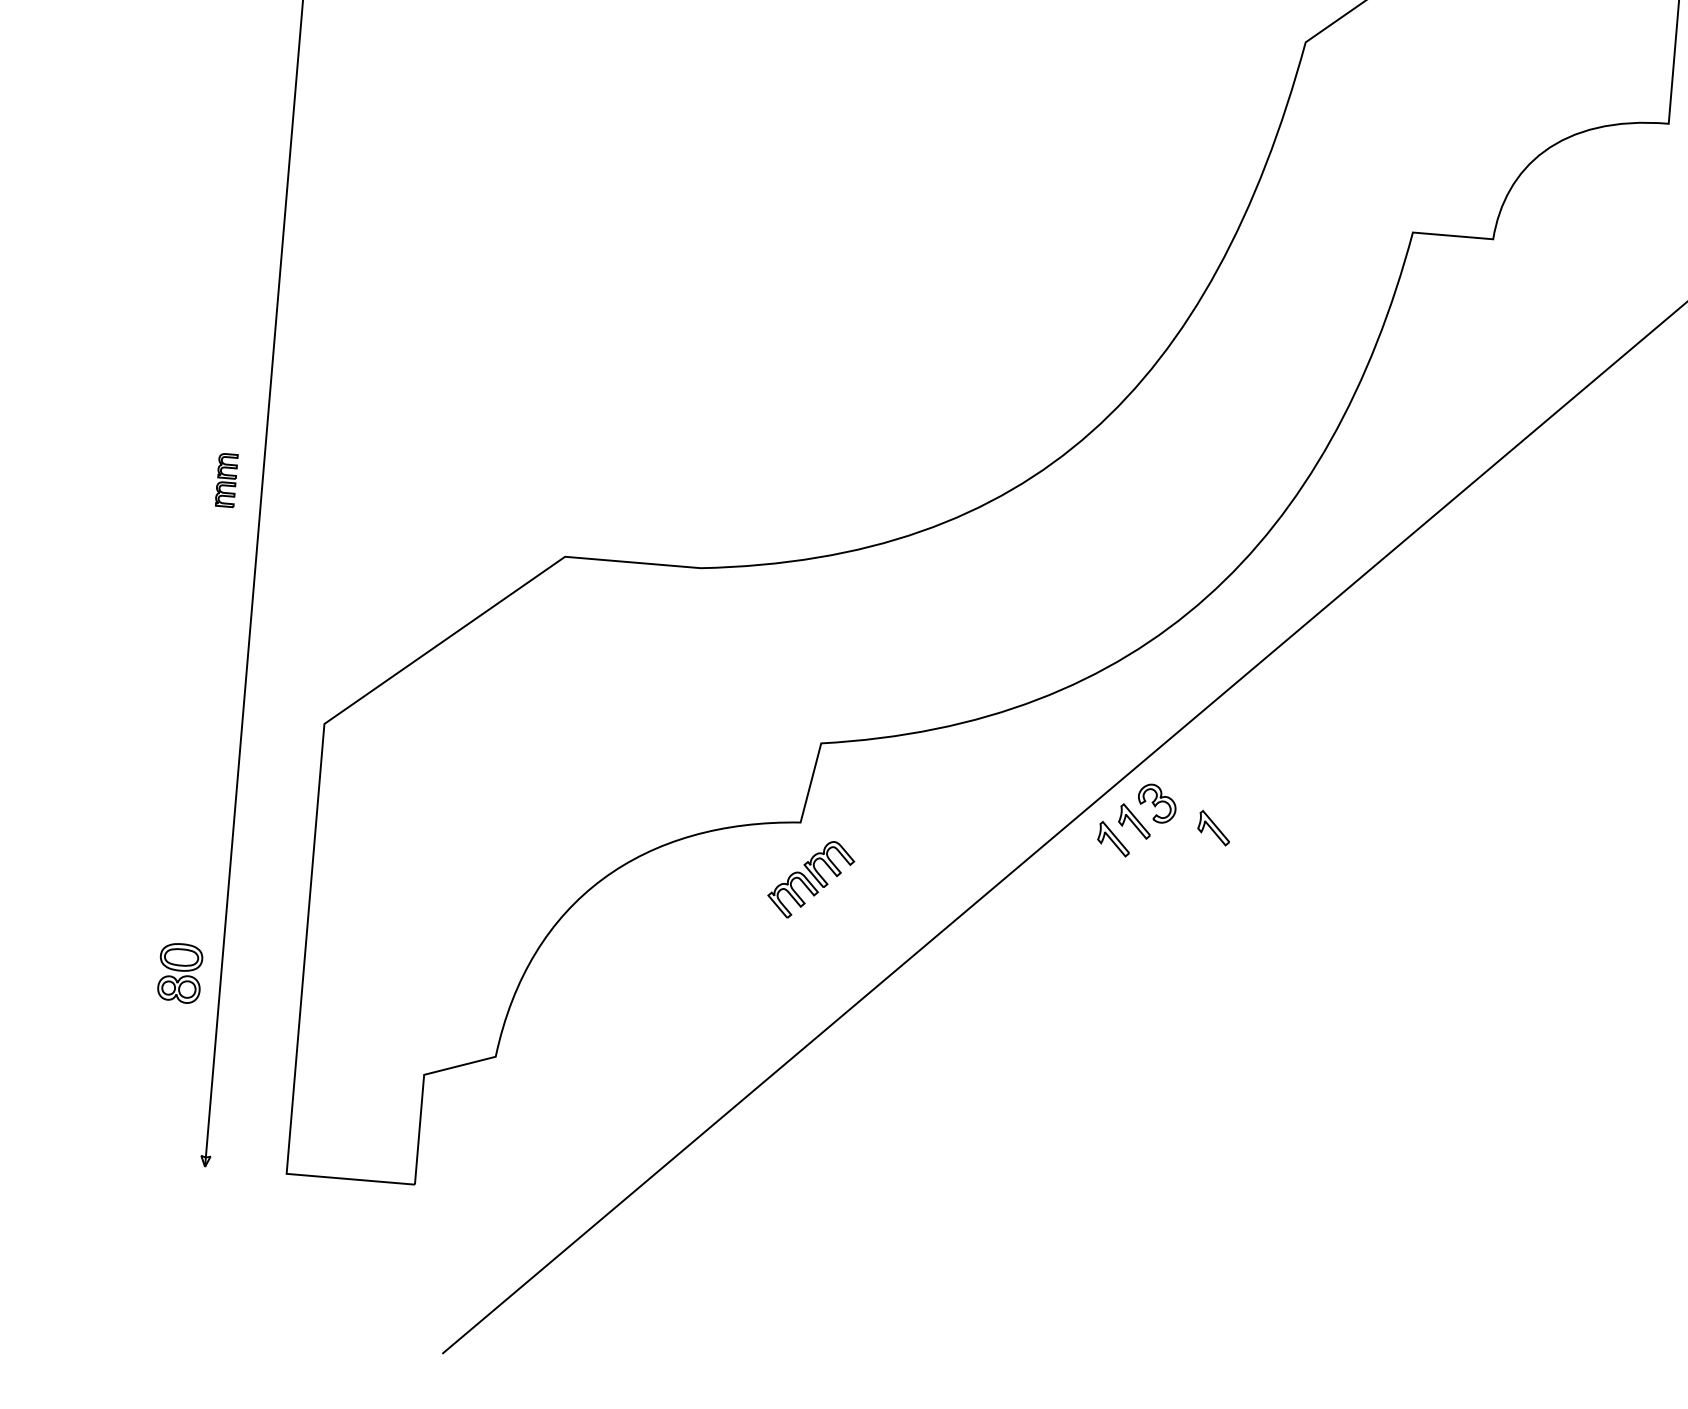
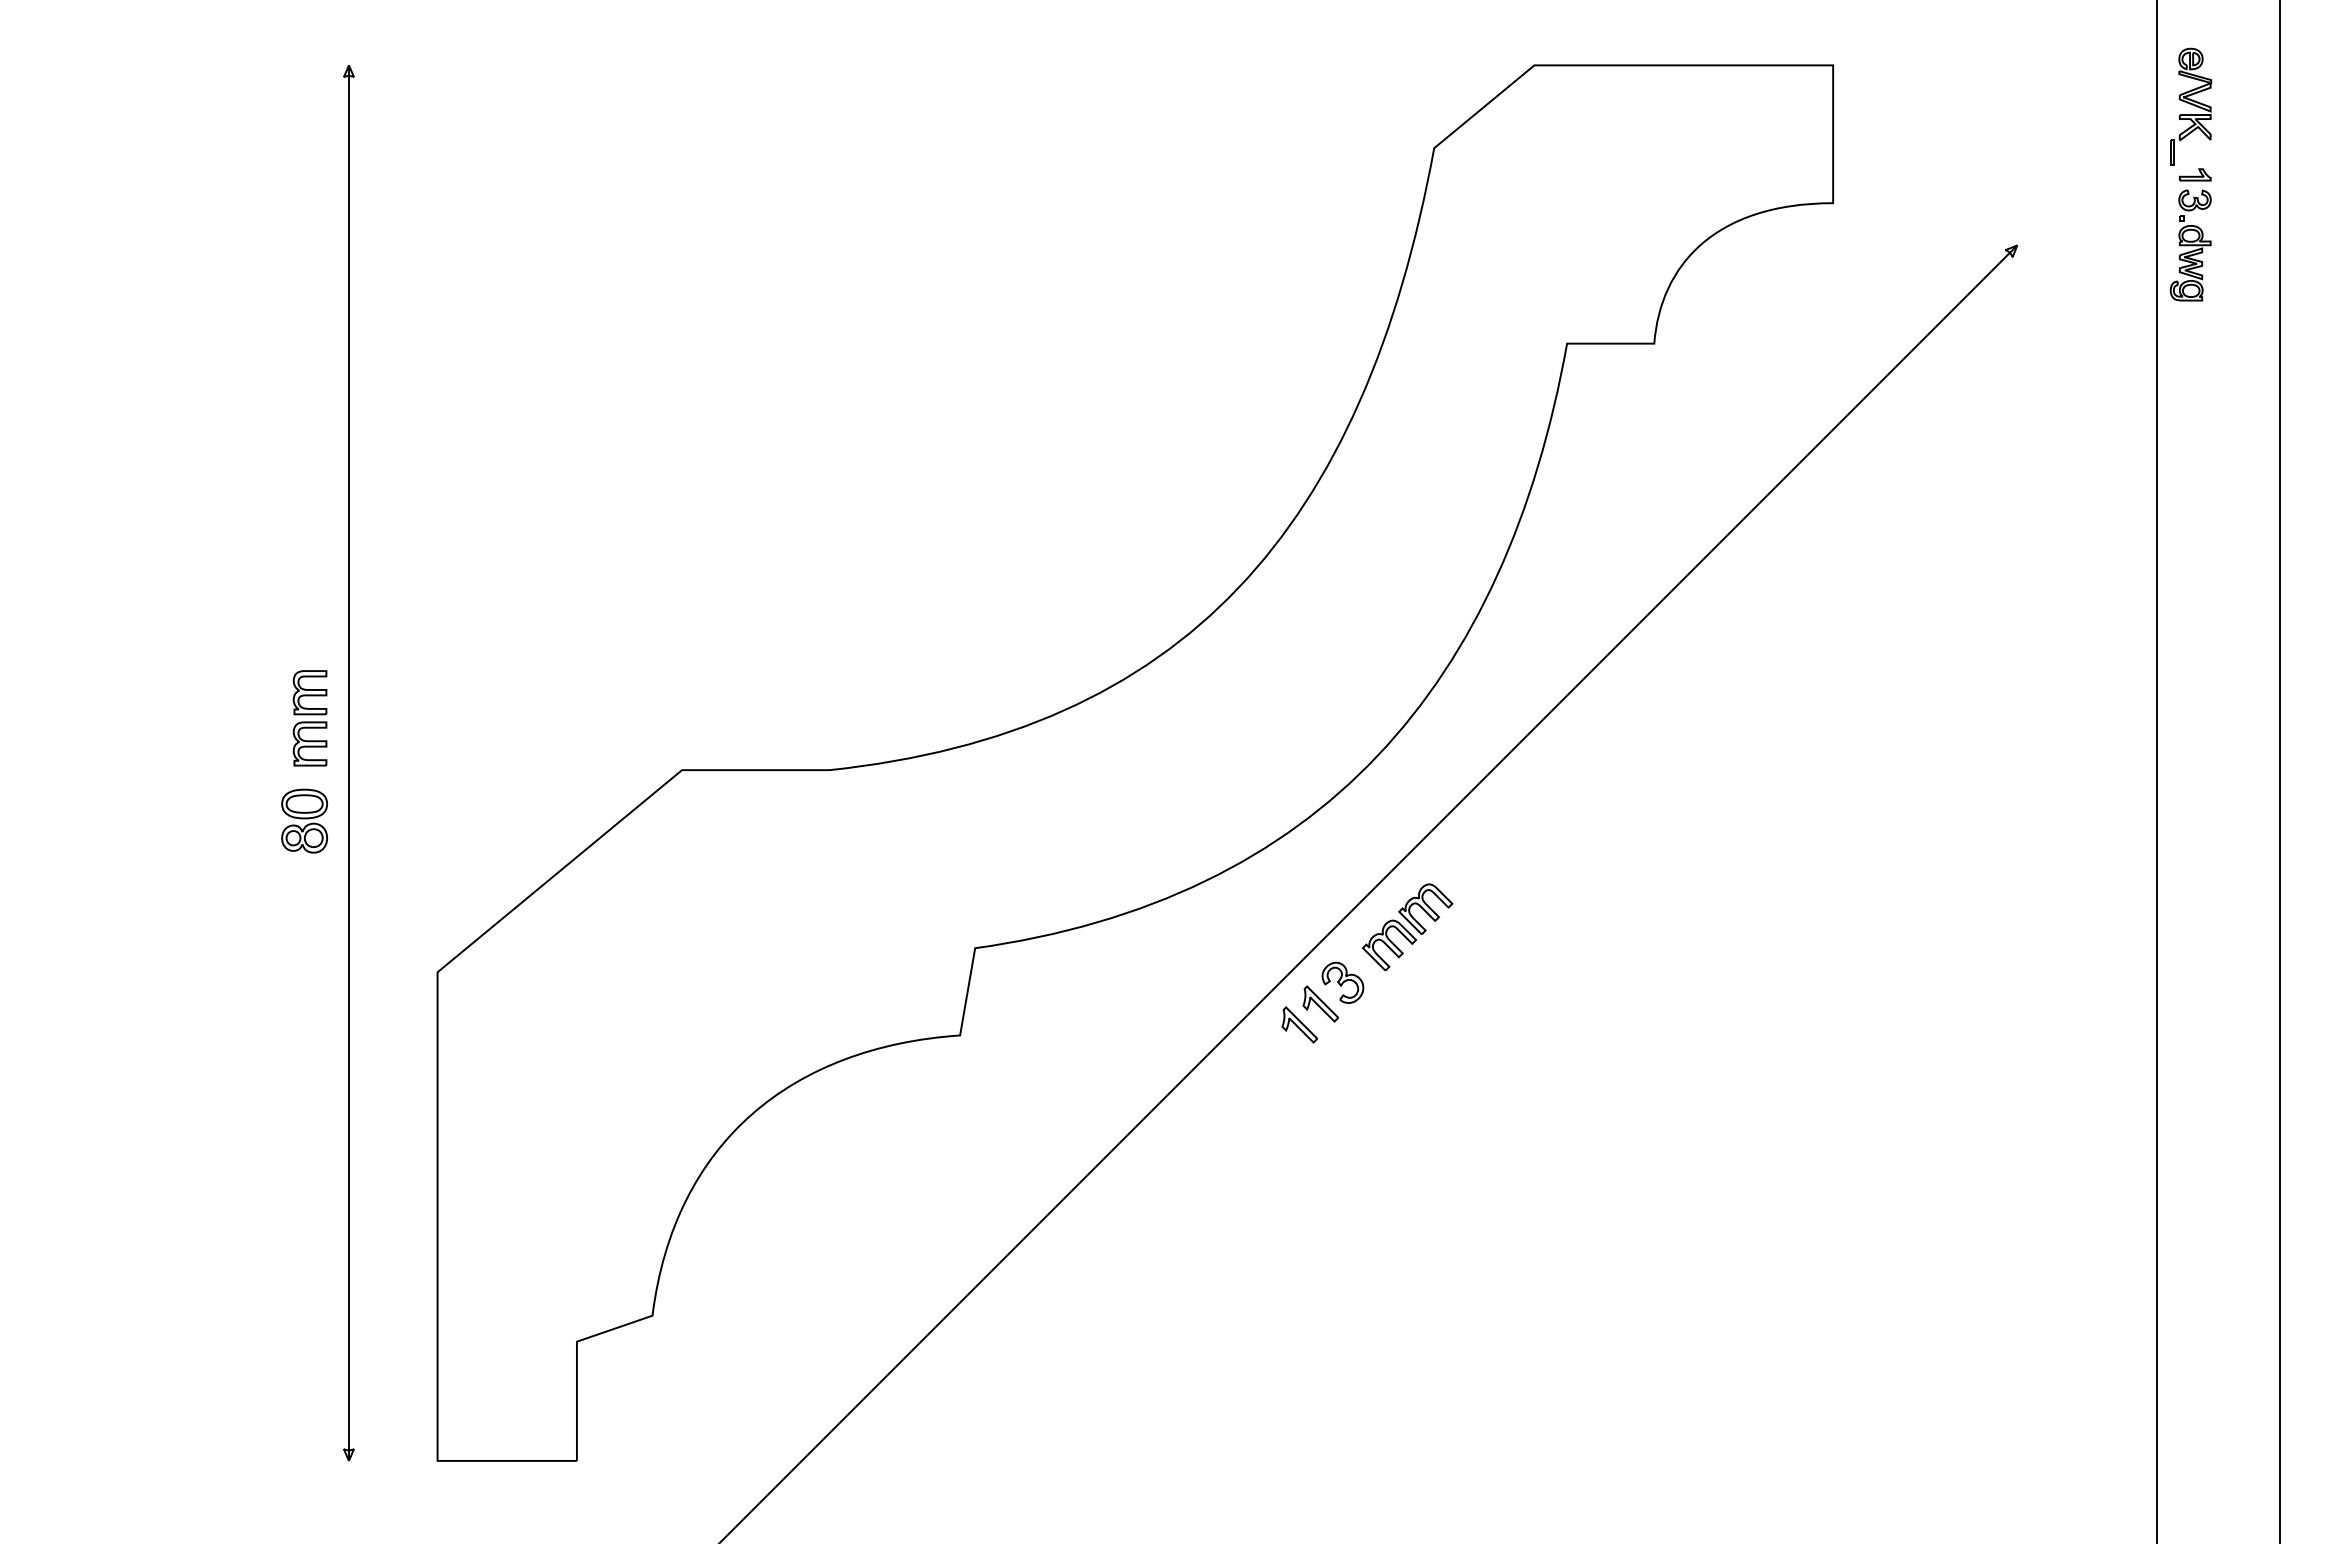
part: (226, 480) -> (309, 718), size x1.67
part: (1214, 827) -> (1406, 1003), removed
part: (811, 879) -> (1407, 926), moved
part: (180, 972) -> (304, 820), moved

